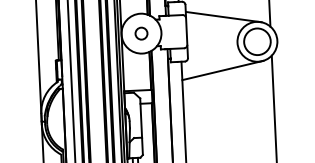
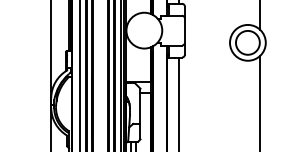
line: (223, 17) -> (218, 19), removed
circle: (141, 33) -> (144, 30), removed
line: (222, 70) -> (215, 67), removed

